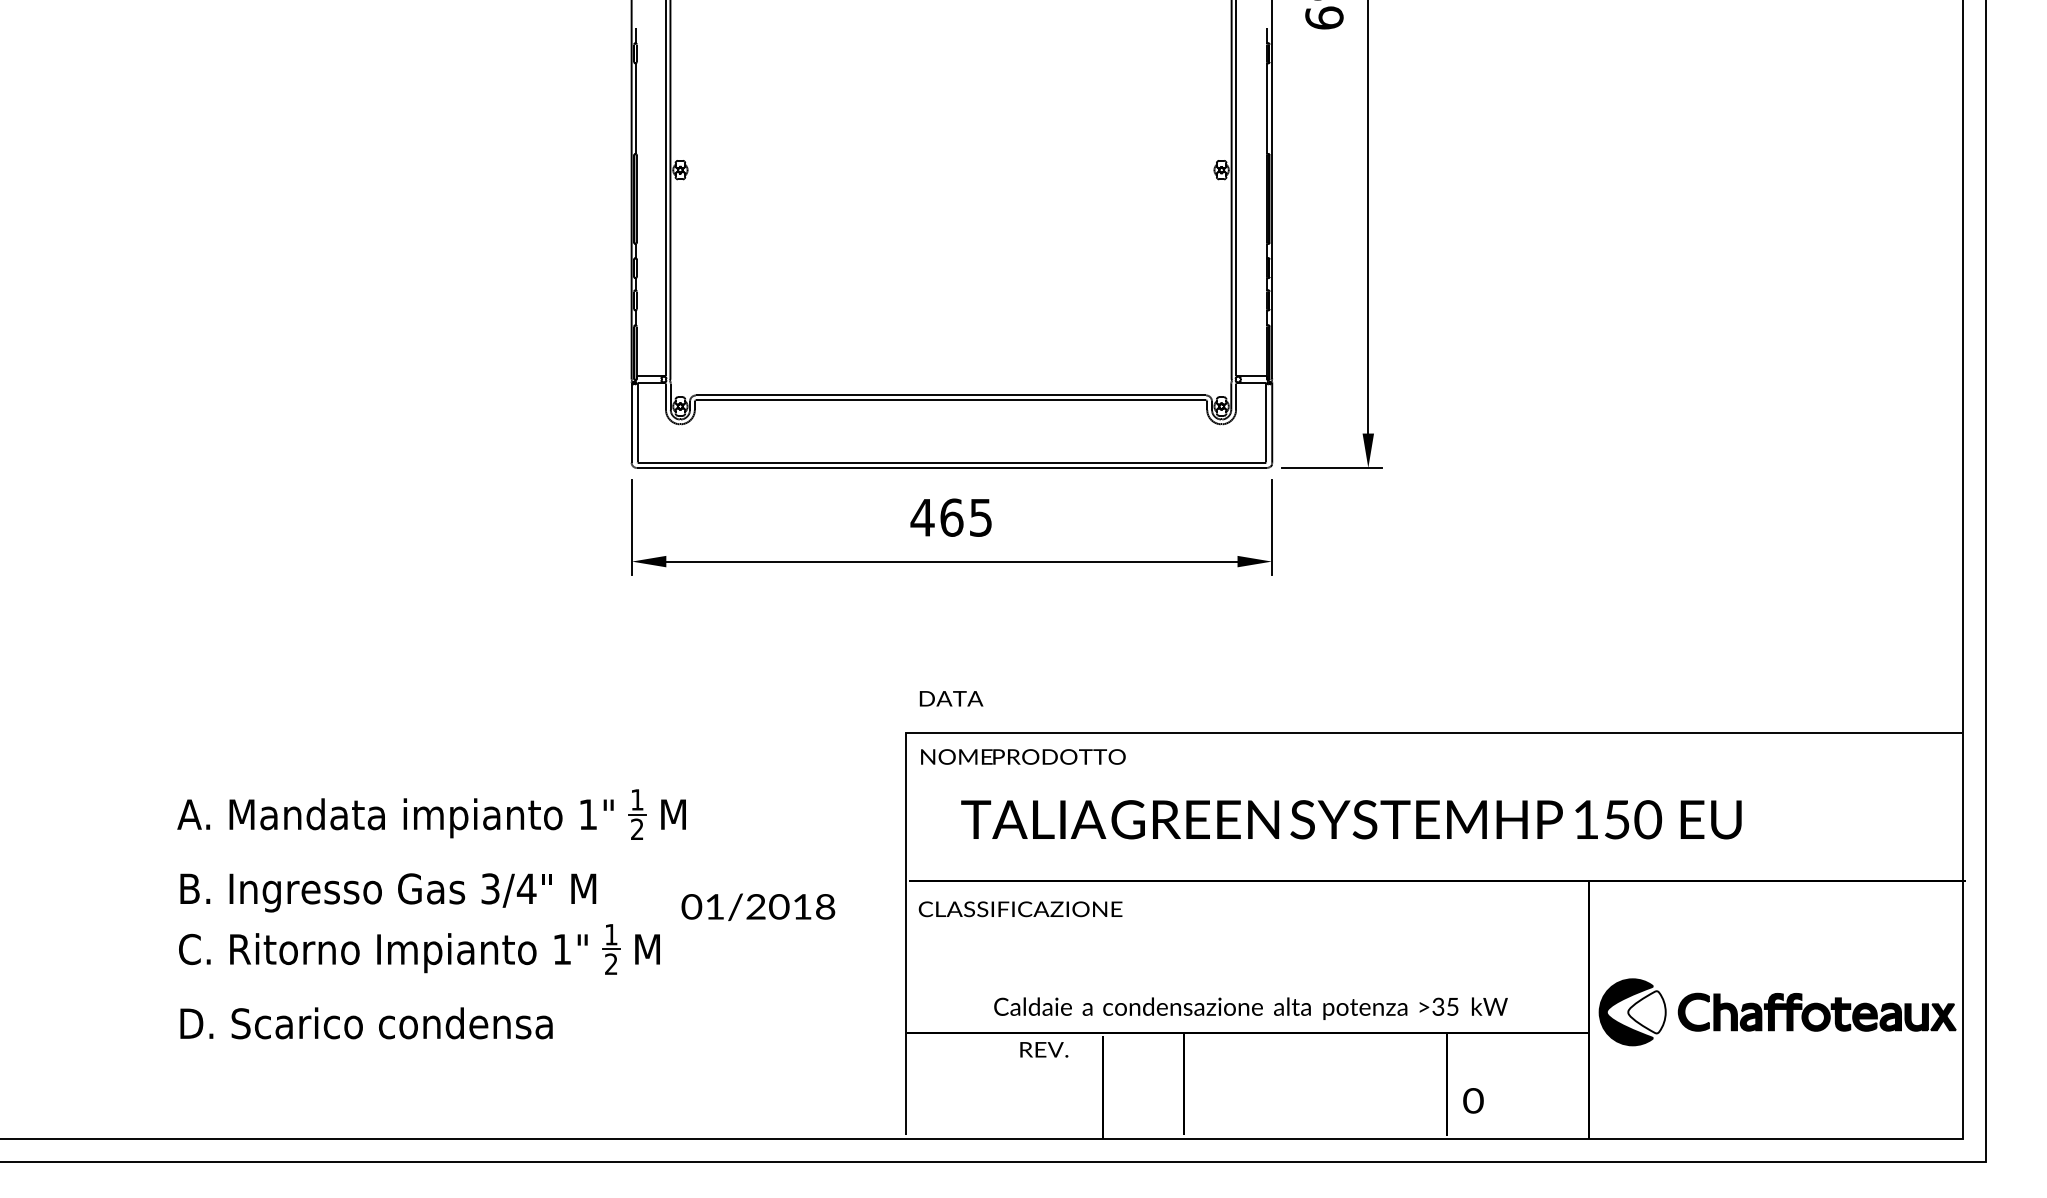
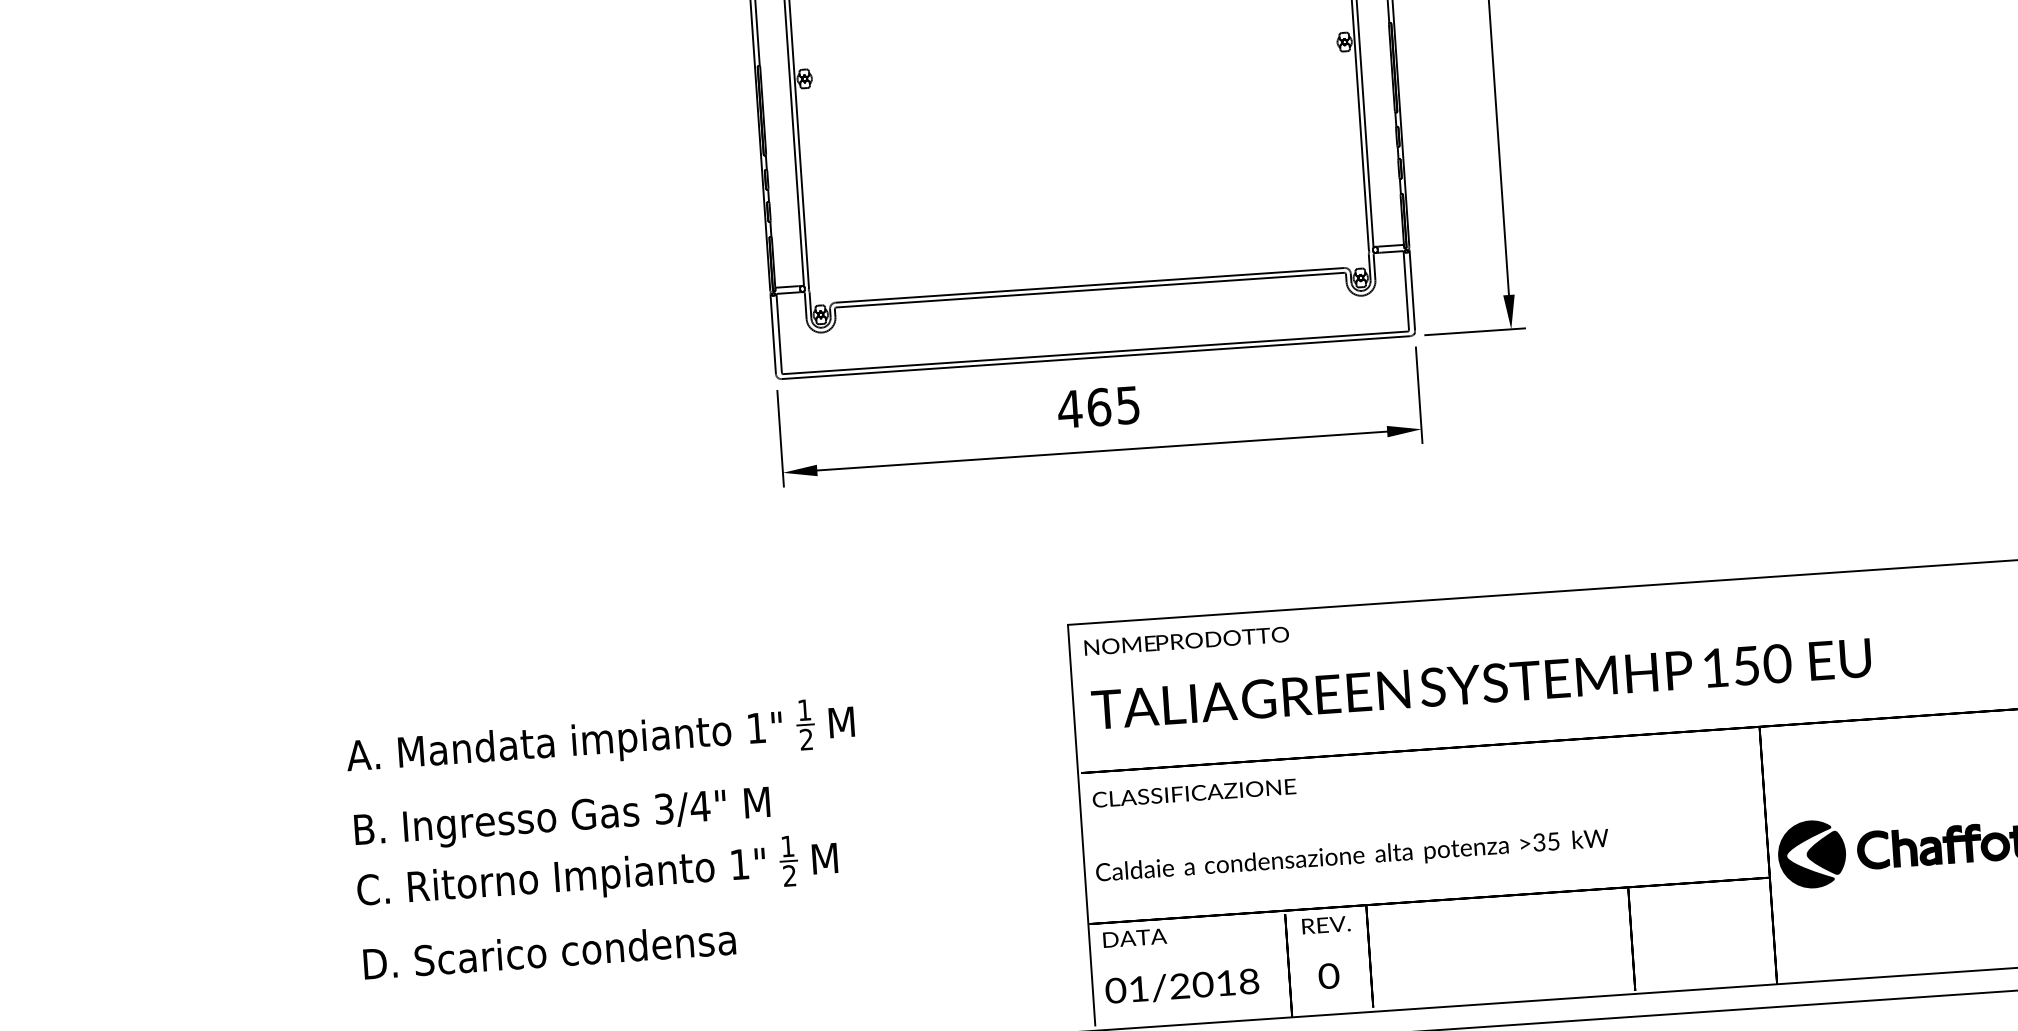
text: (951, 698) -> (1134, 937), moved
text: (1351, 819) -> (1481, 683), moved
text: (758, 906) -> (1182, 985), moved
text: (1250, 1008) -> (1351, 856), moved
fill: (1646, 1012) -> (1825, 853), added
text: (1044, 1049) -> (1326, 924), moved
text: (1473, 1100) -> (1329, 975), moved

